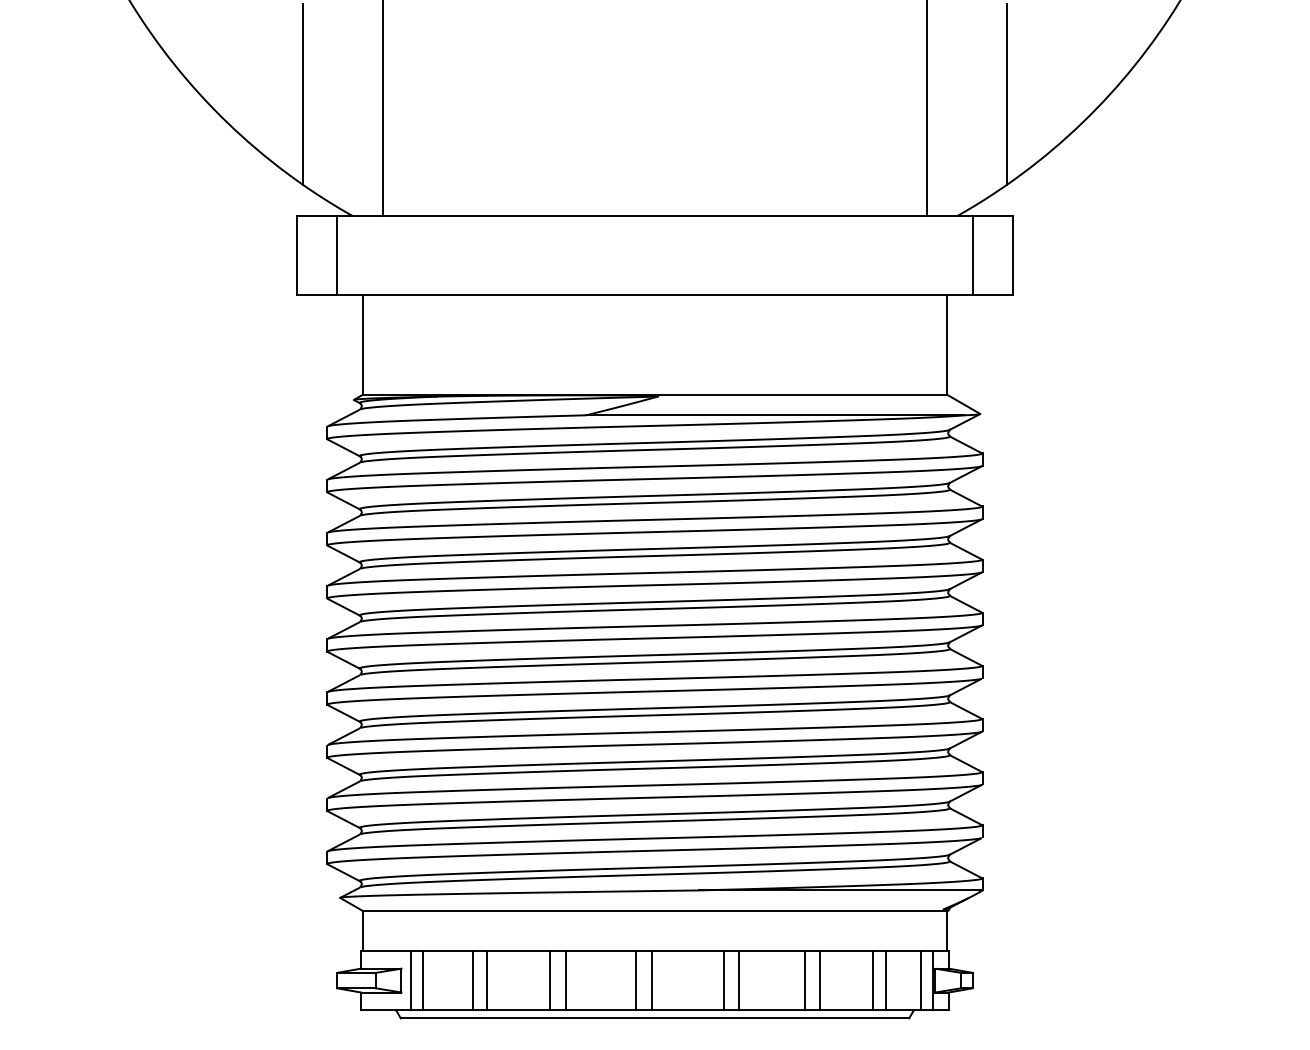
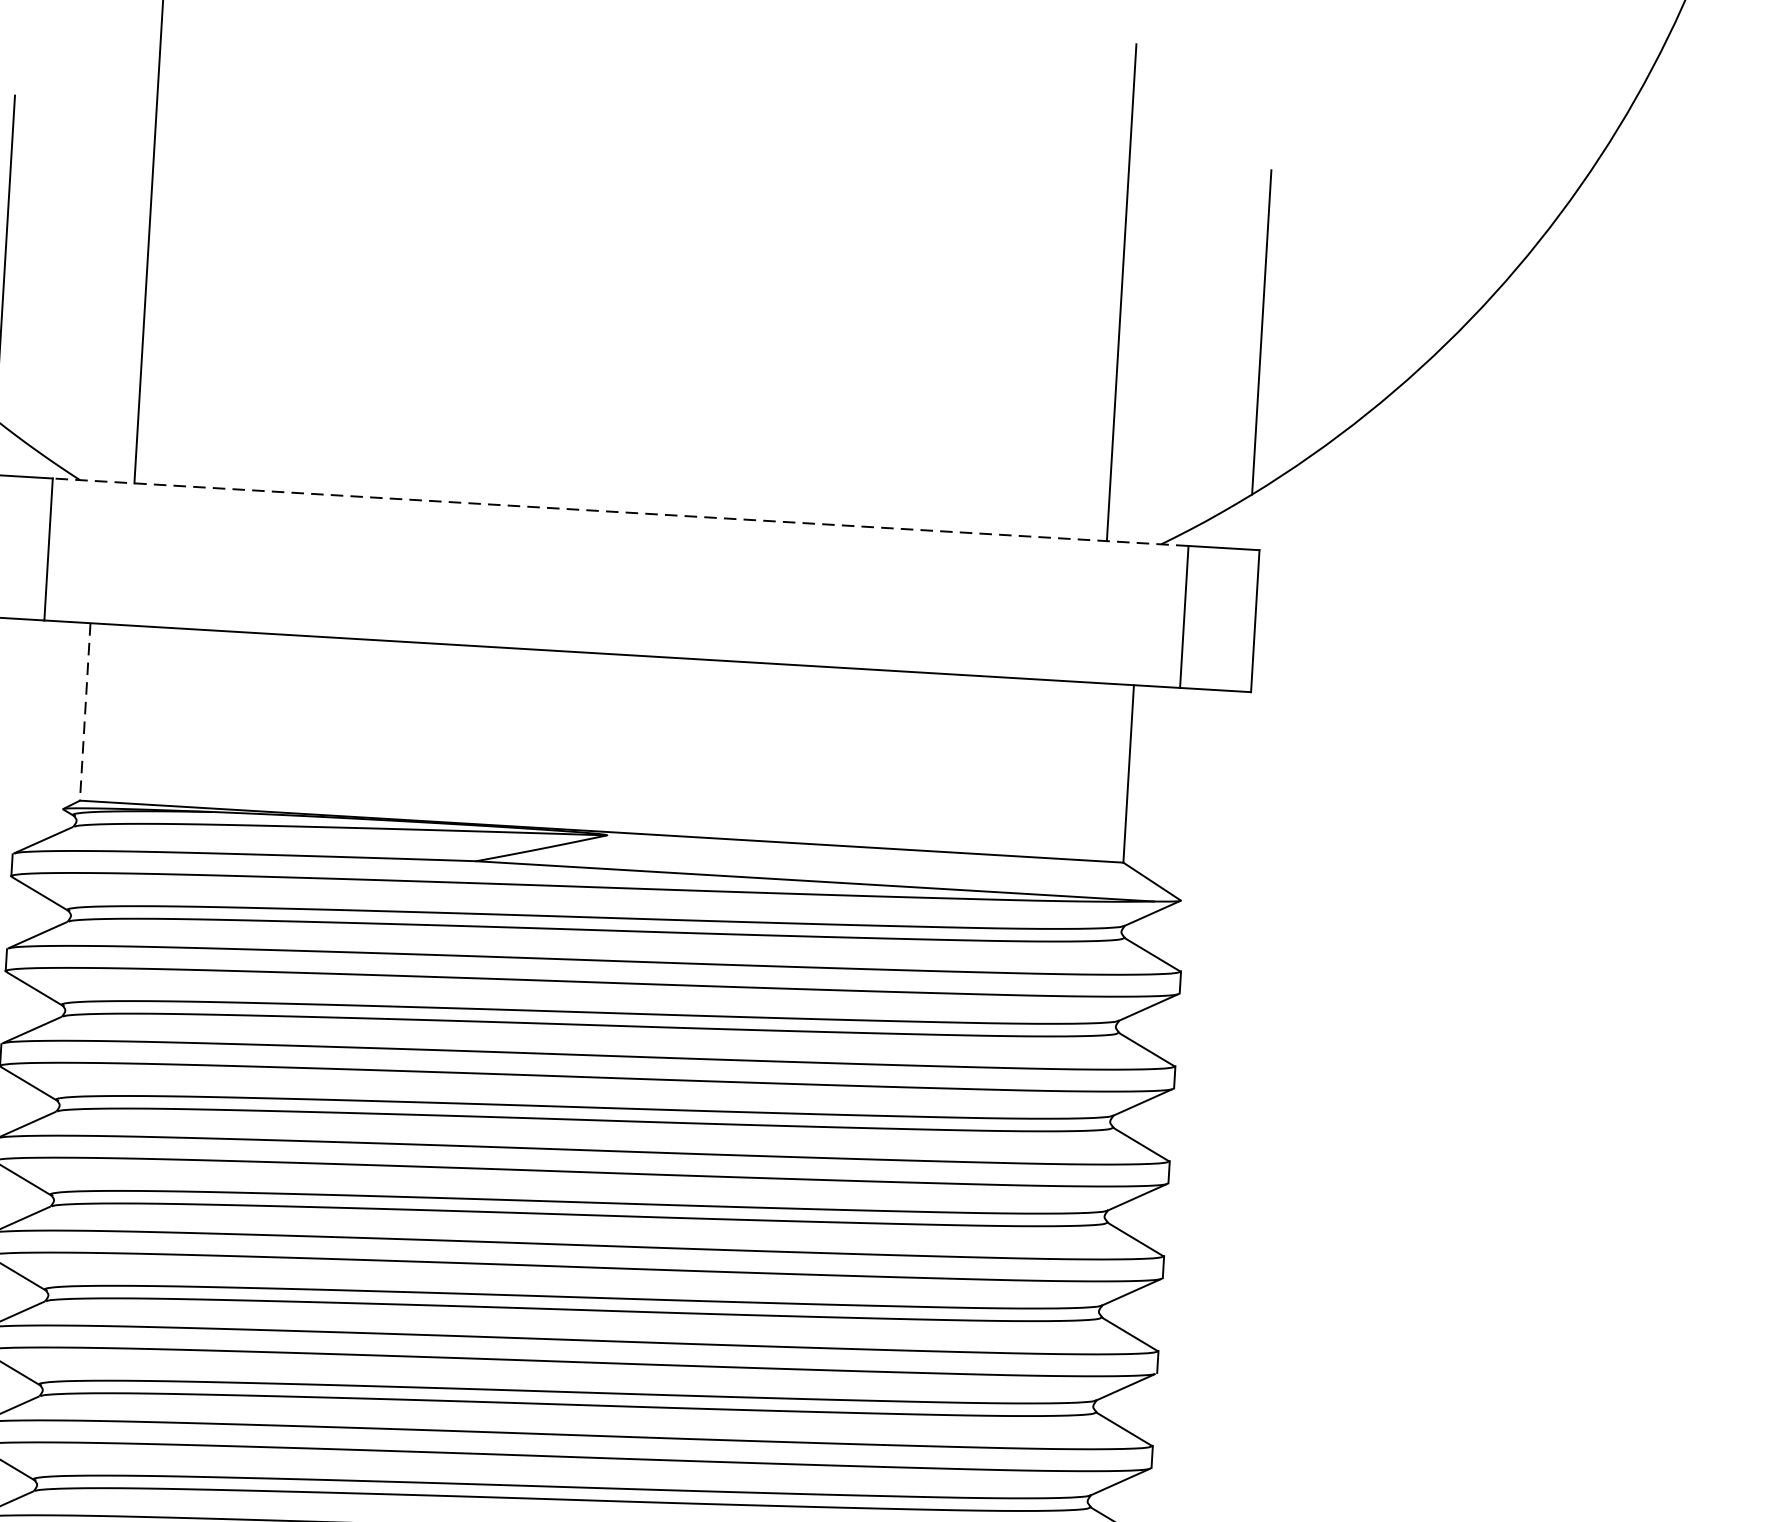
line: (654, 215) -> (619, 511), solid -> dashed
line: (363, 345) -> (86, 712), solid -> dashed

